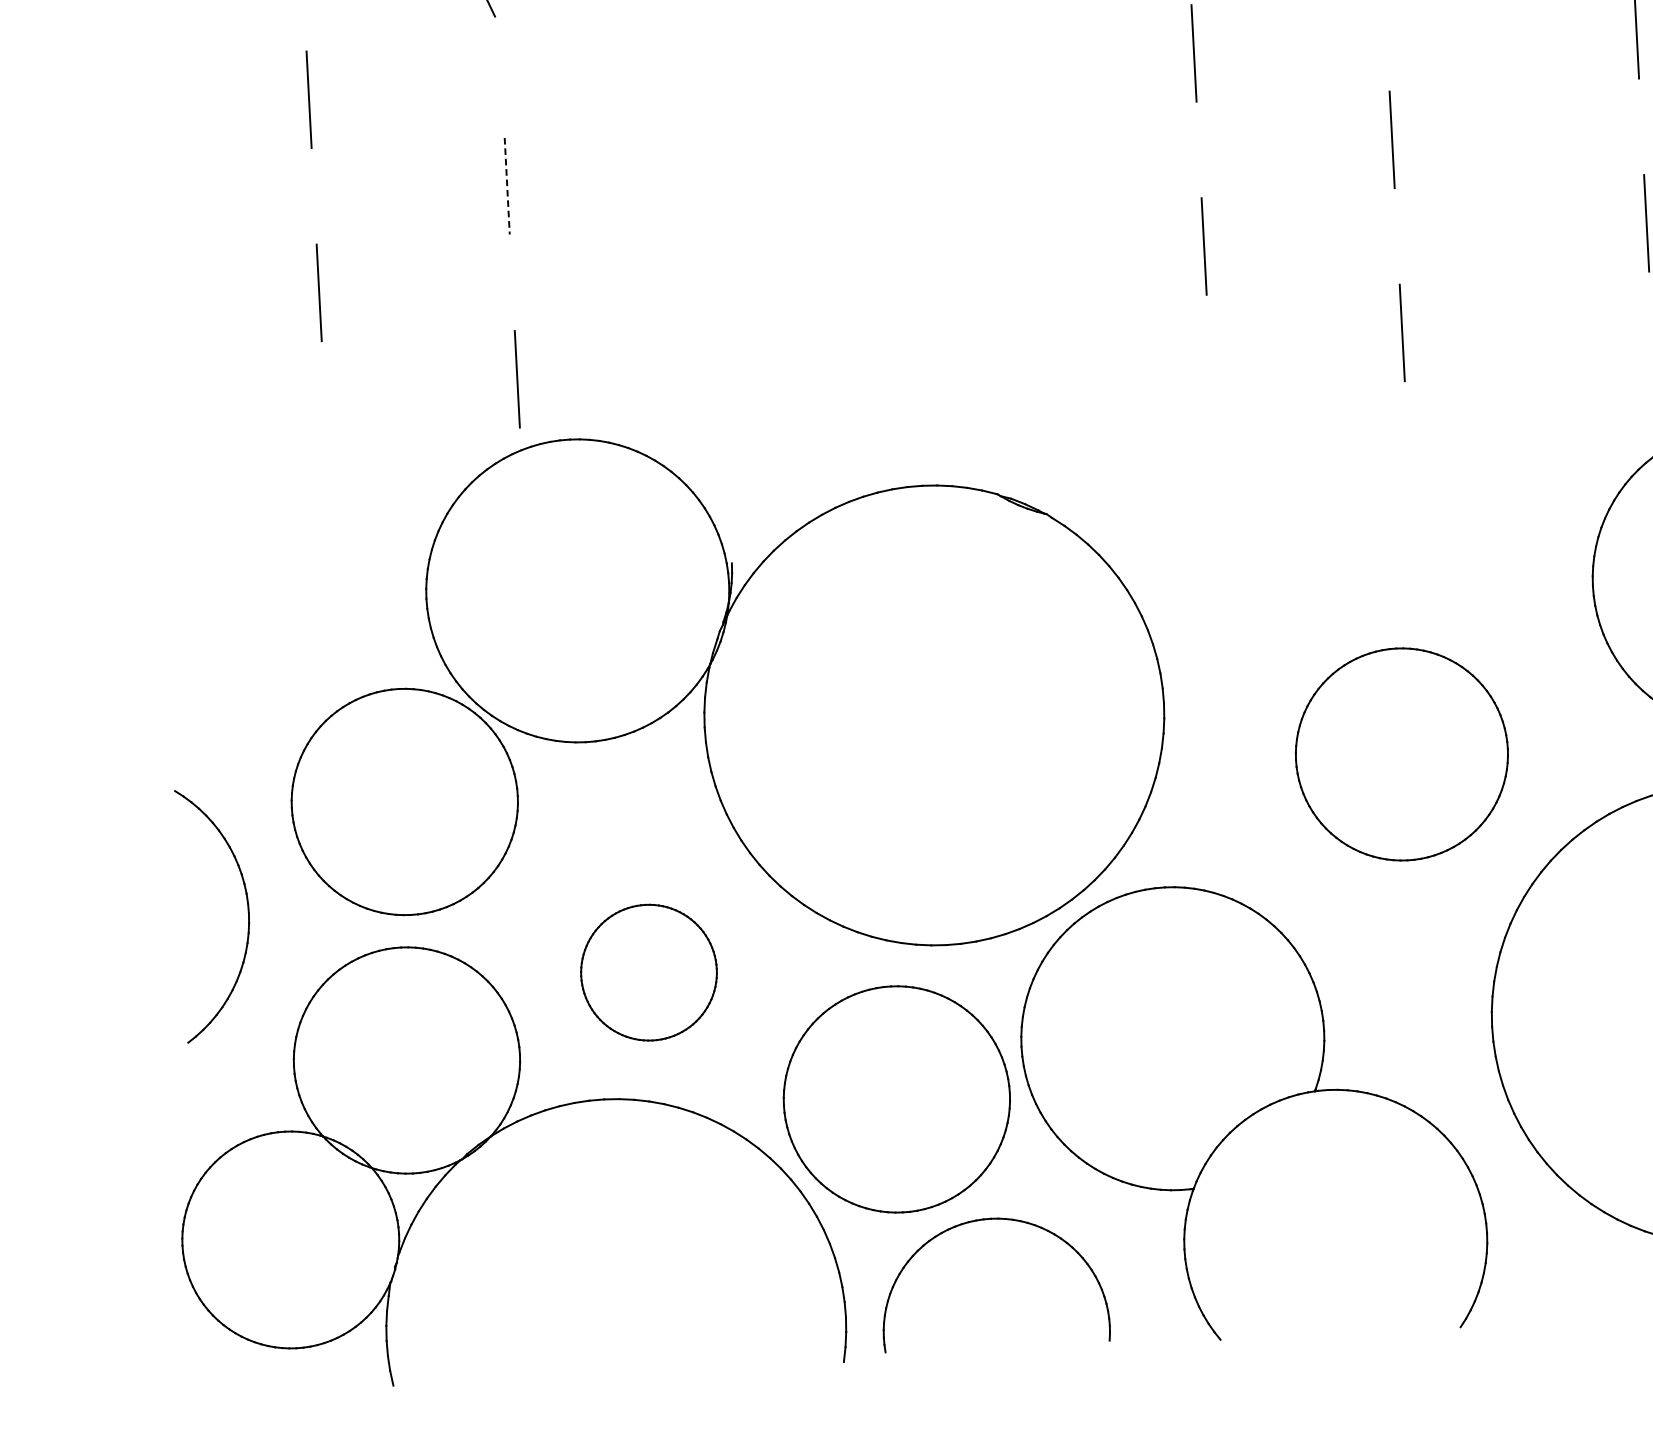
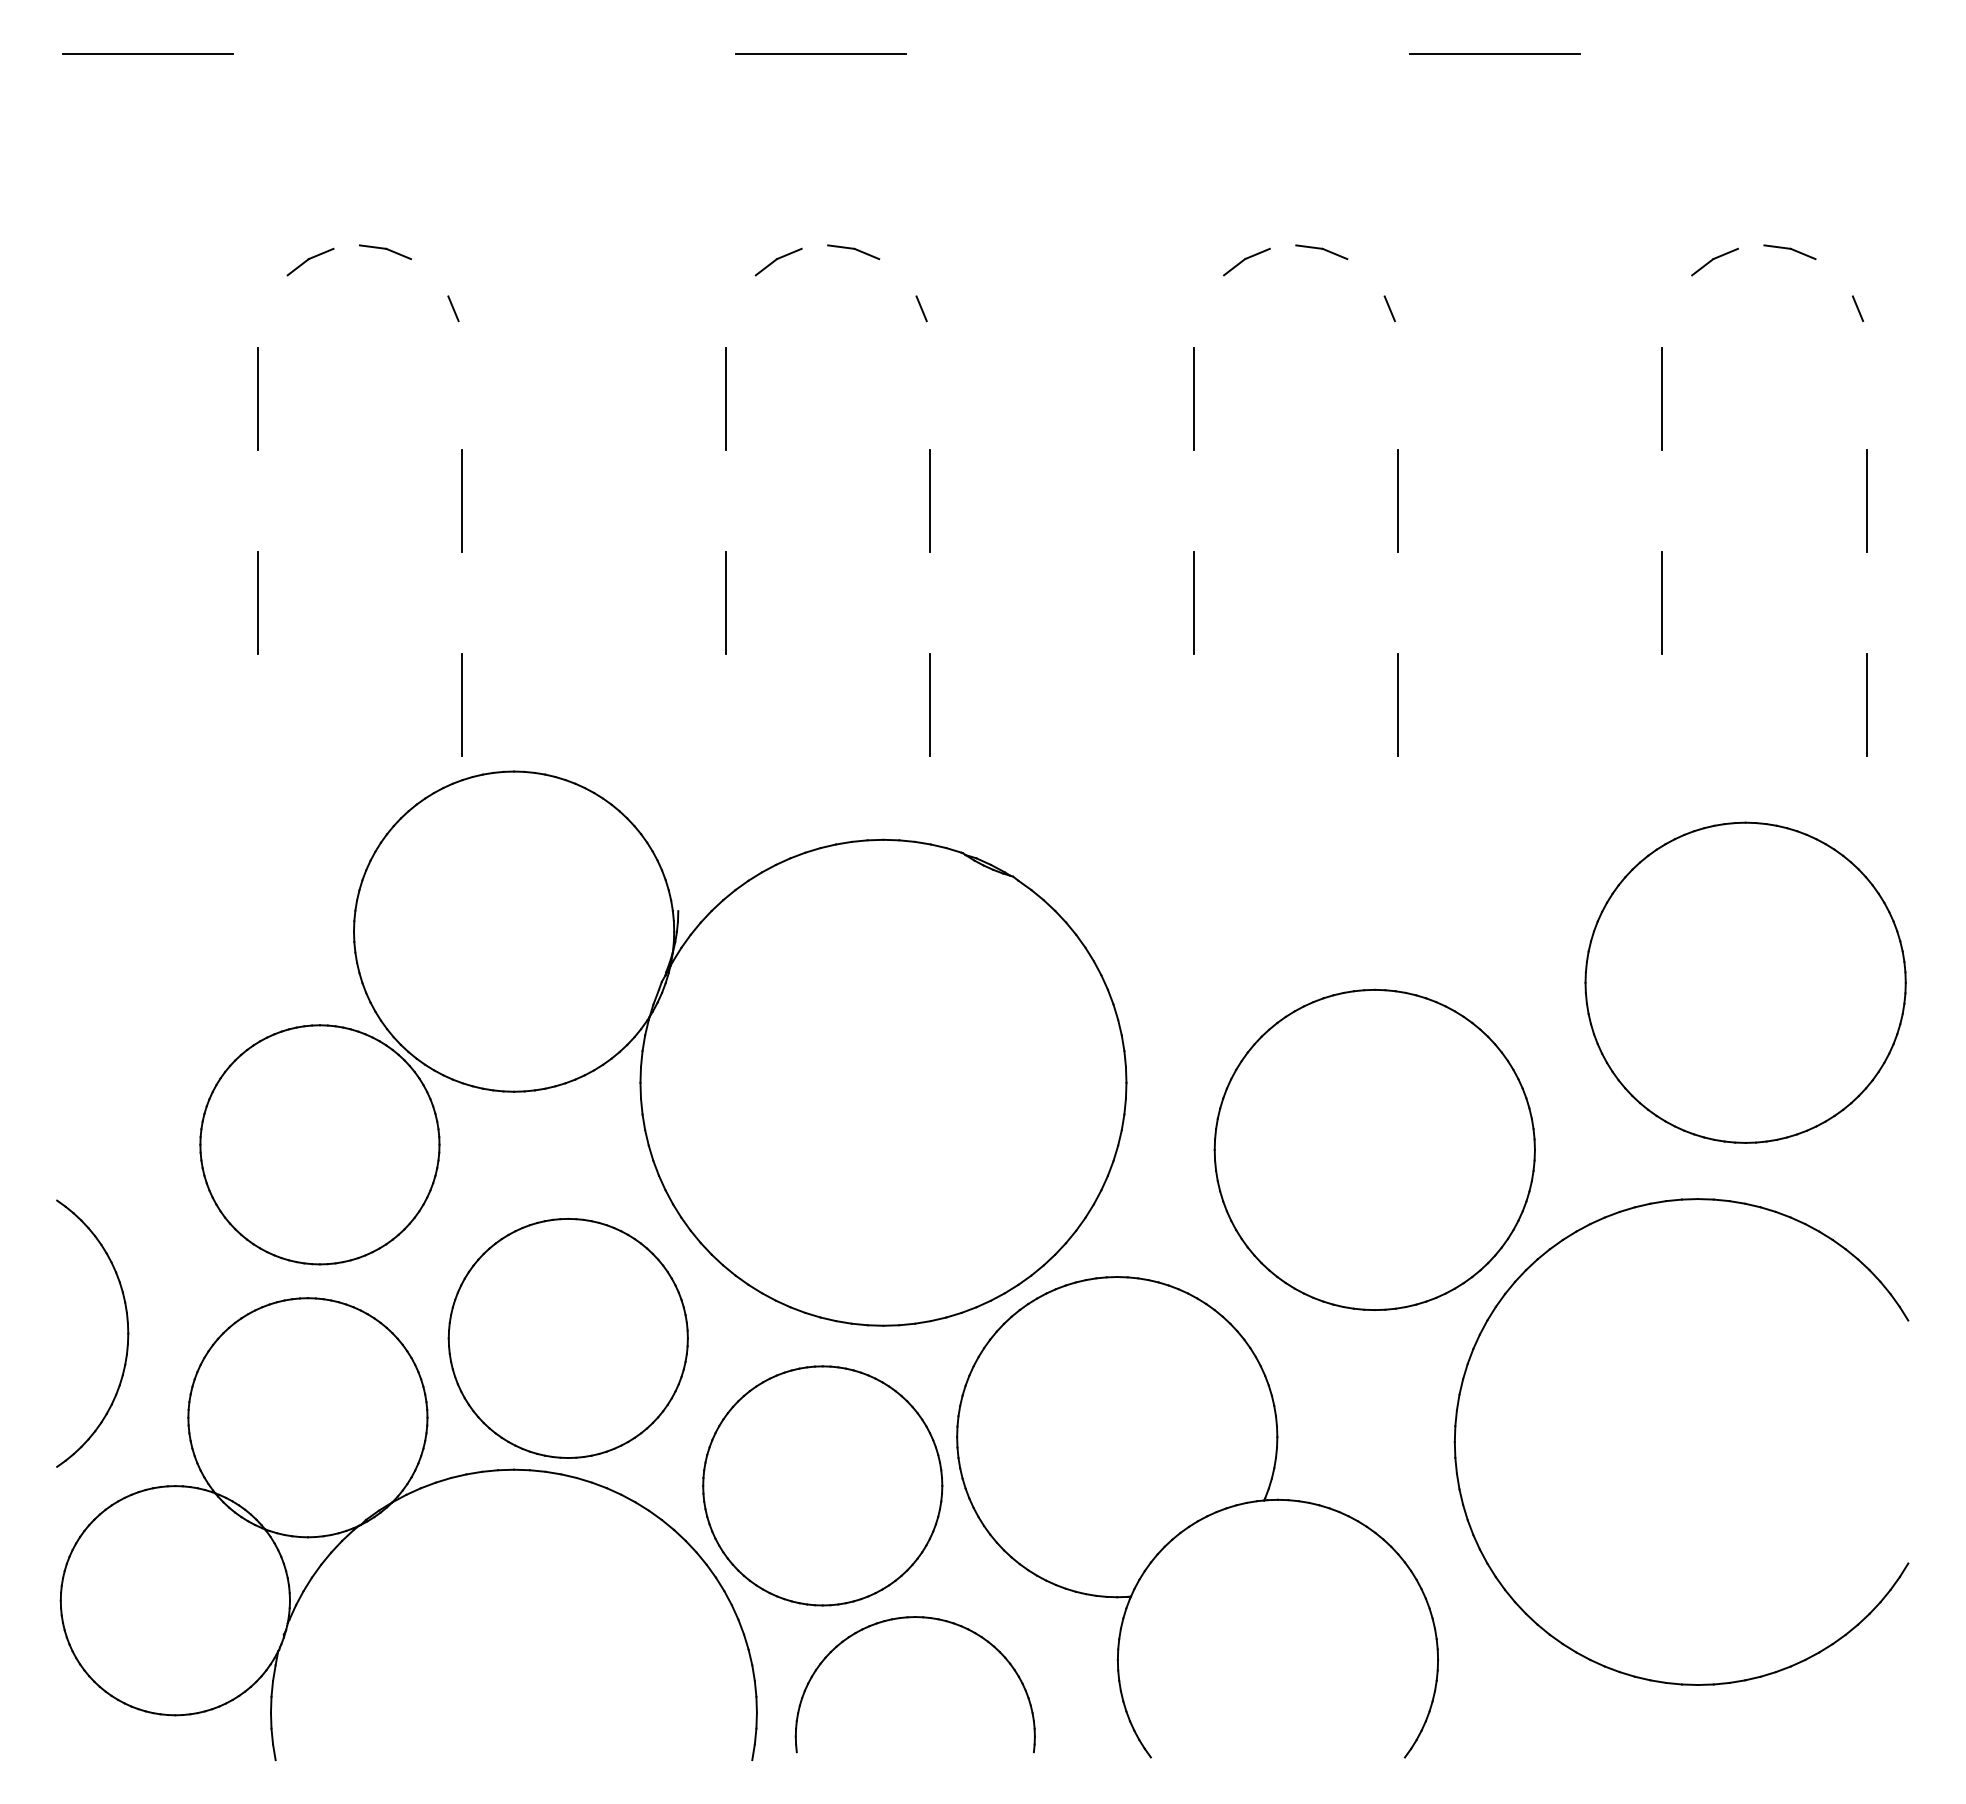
line: (751, 76) -> (725, 398), added
line: (949, 162) -> (930, 500), added
line: (507, 186) -> (462, 501), dashed -> solid
line: (761, 269) -> (725, 602), added
line: (960, 355) -> (930, 704), added
part: (1401, 754) -> (1374, 1149), size x1.43
part: (248, 913) -> (127, 1333), moved
part: (648, 972) -> (567, 1338), size x1.67

